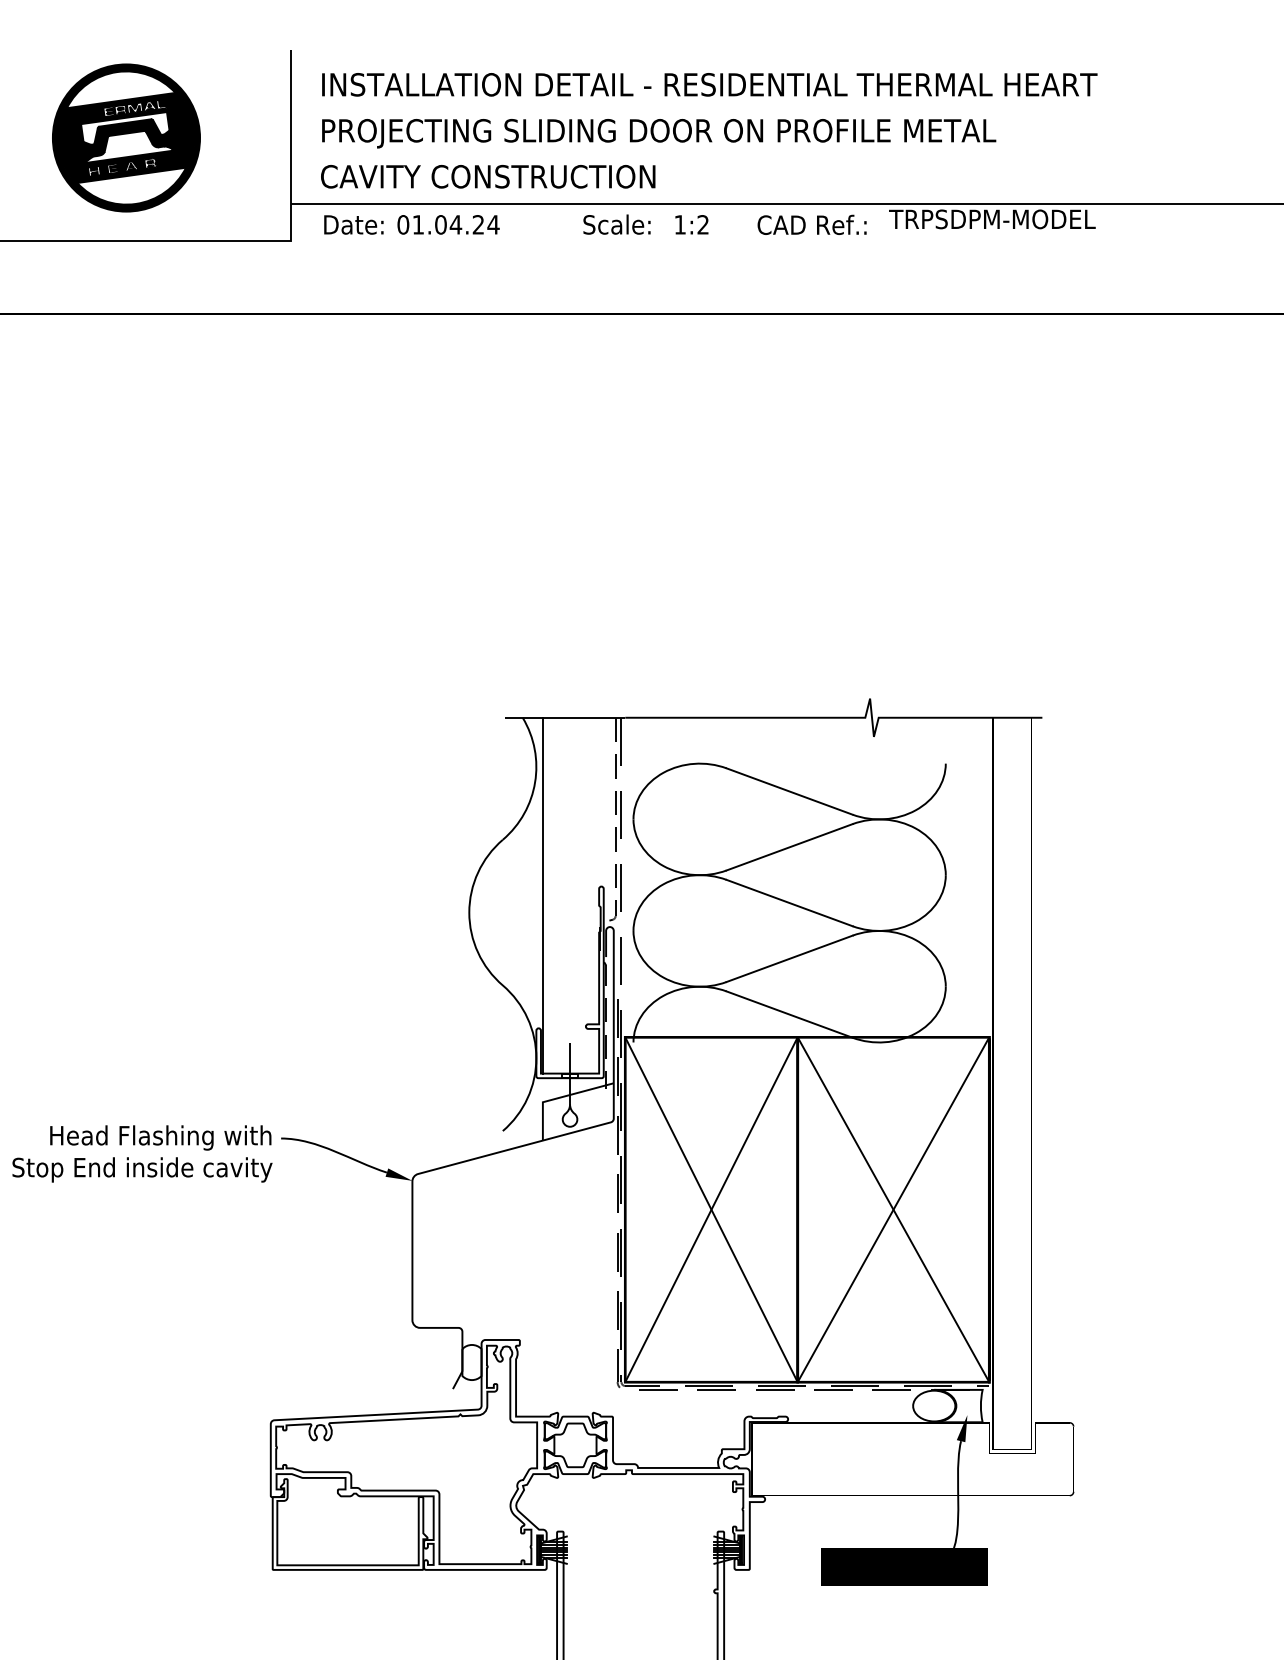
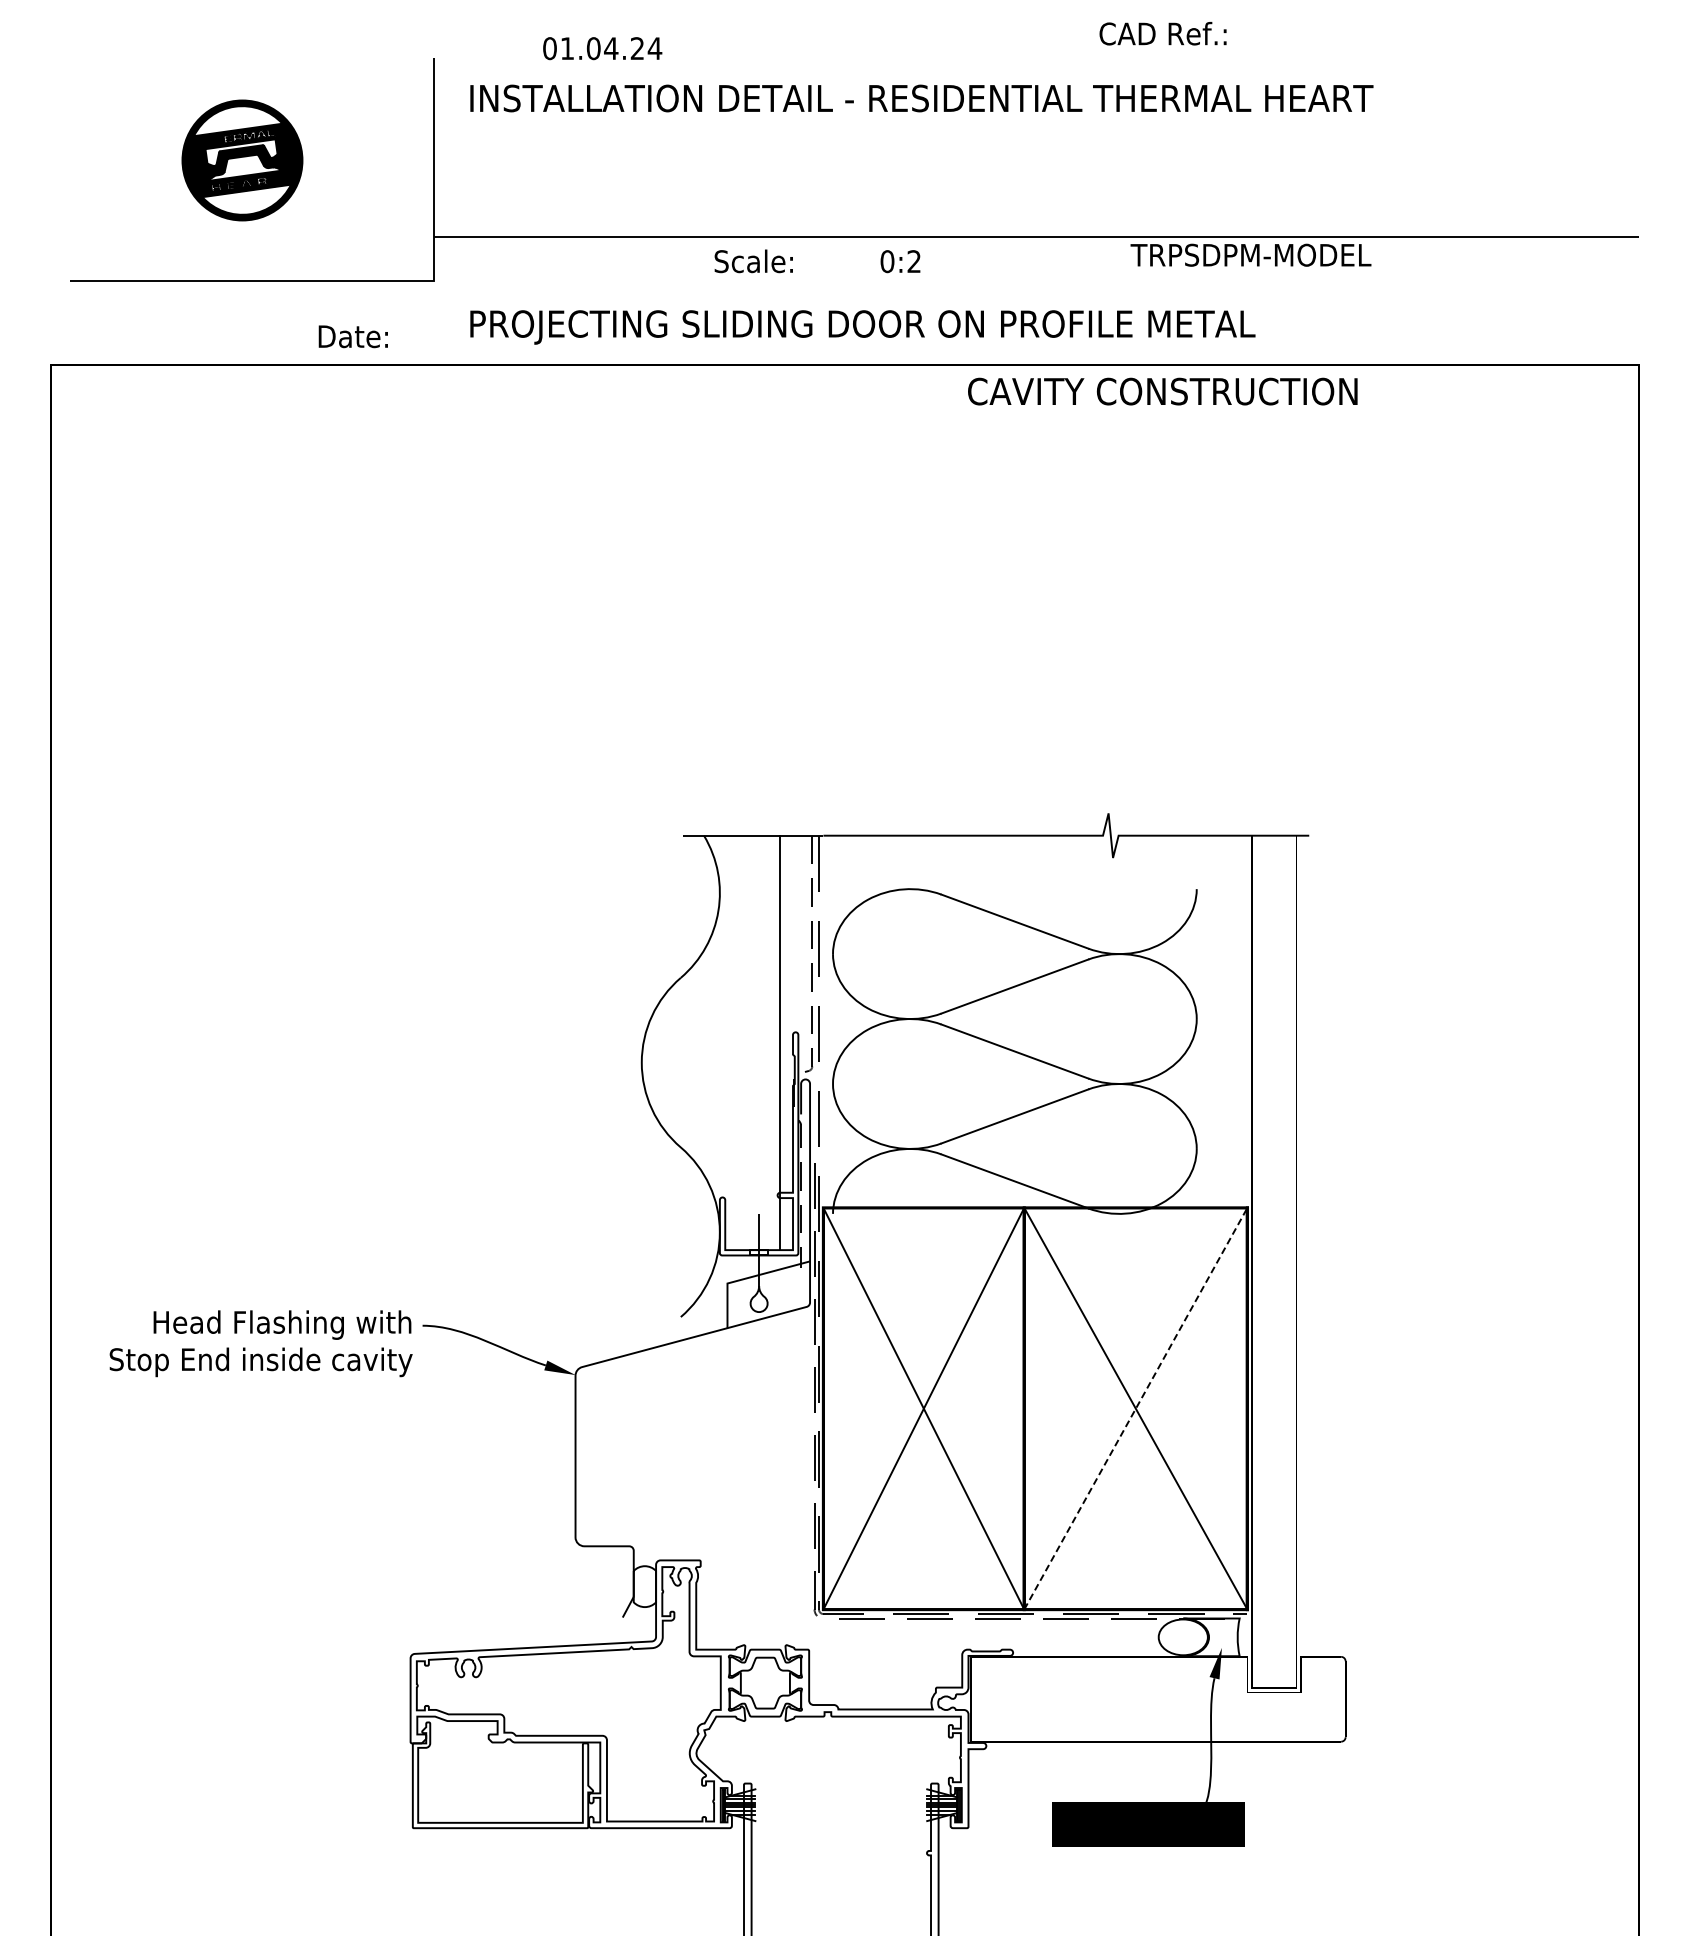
text: (658, 133) -> (862, 327), moved
part: (126, 138) -> (242, 160), size x0.7
text: (487, 176) -> (1162, 391), moved
text: (353, 224) -> (352, 336), moved
text: (448, 224) -> (602, 48), moved
text: (616, 224) -> (753, 261), moved
text: (680, 224) -> (887, 261), 1:2 -> 0:2
text: (811, 224) -> (1162, 33), moved
line: (542, 895) -> (780, 1042), moved
line: (893, 1209) -> (1135, 1408), solid -> dashed

